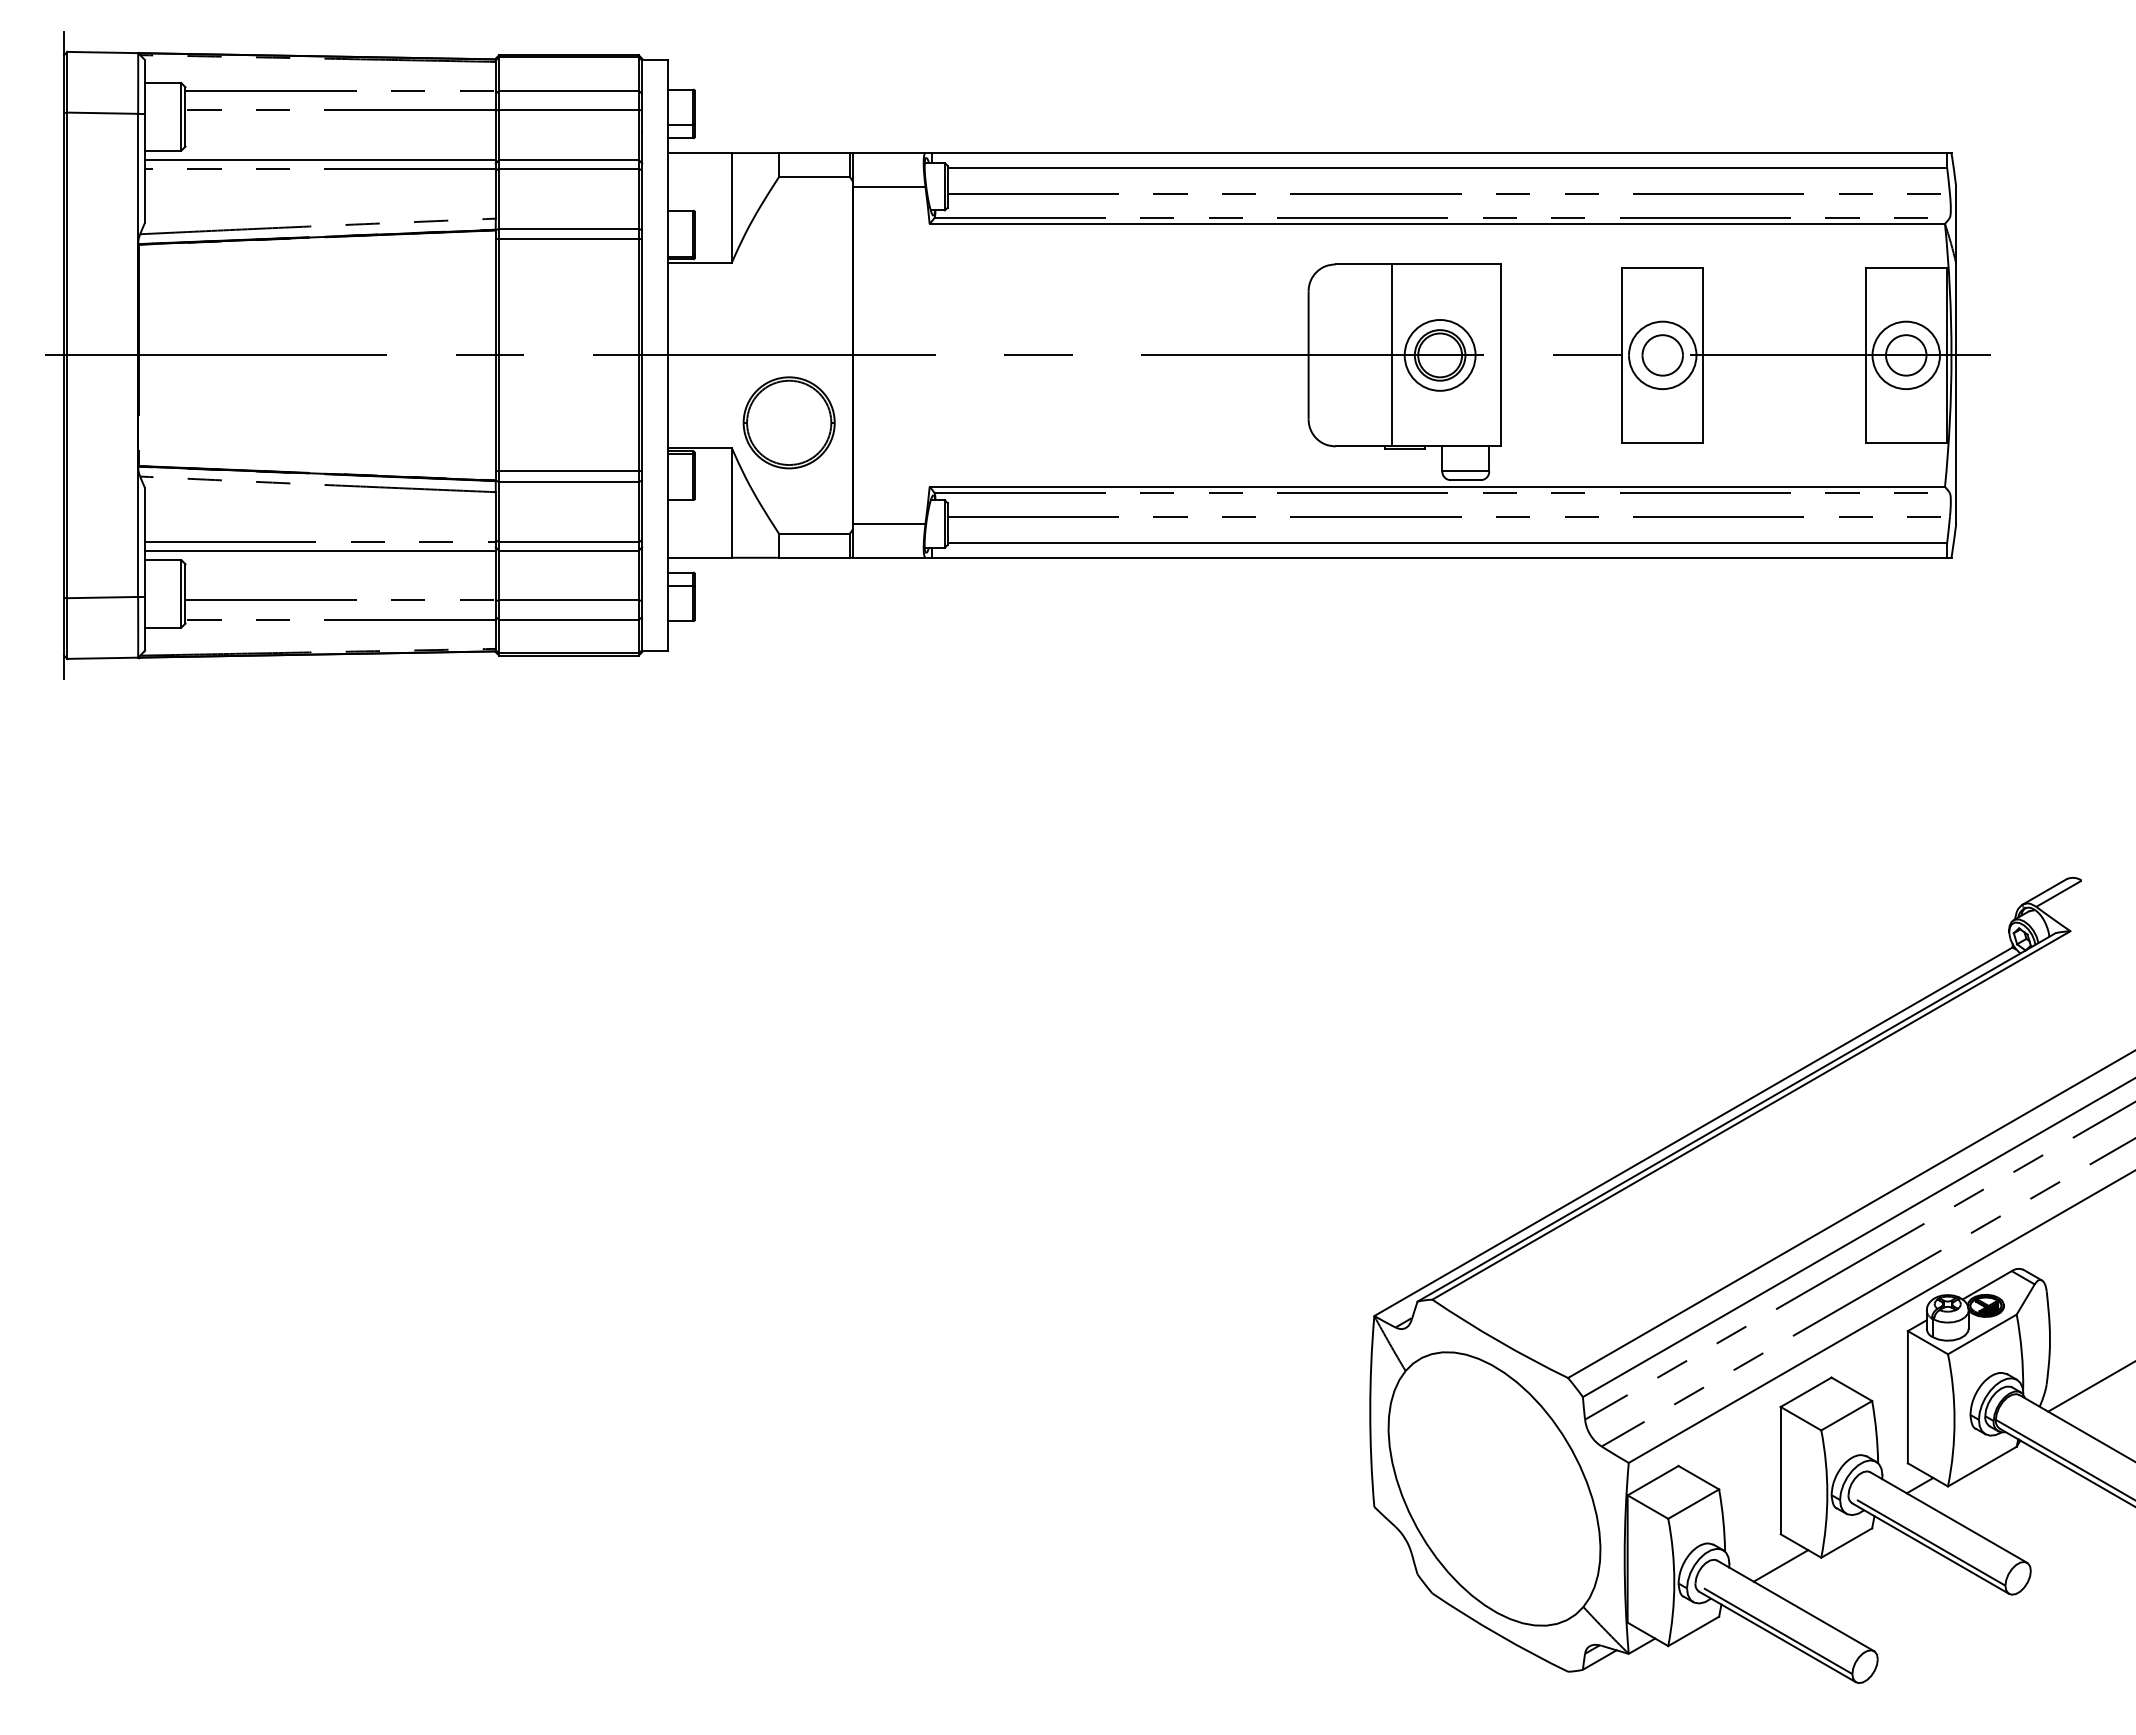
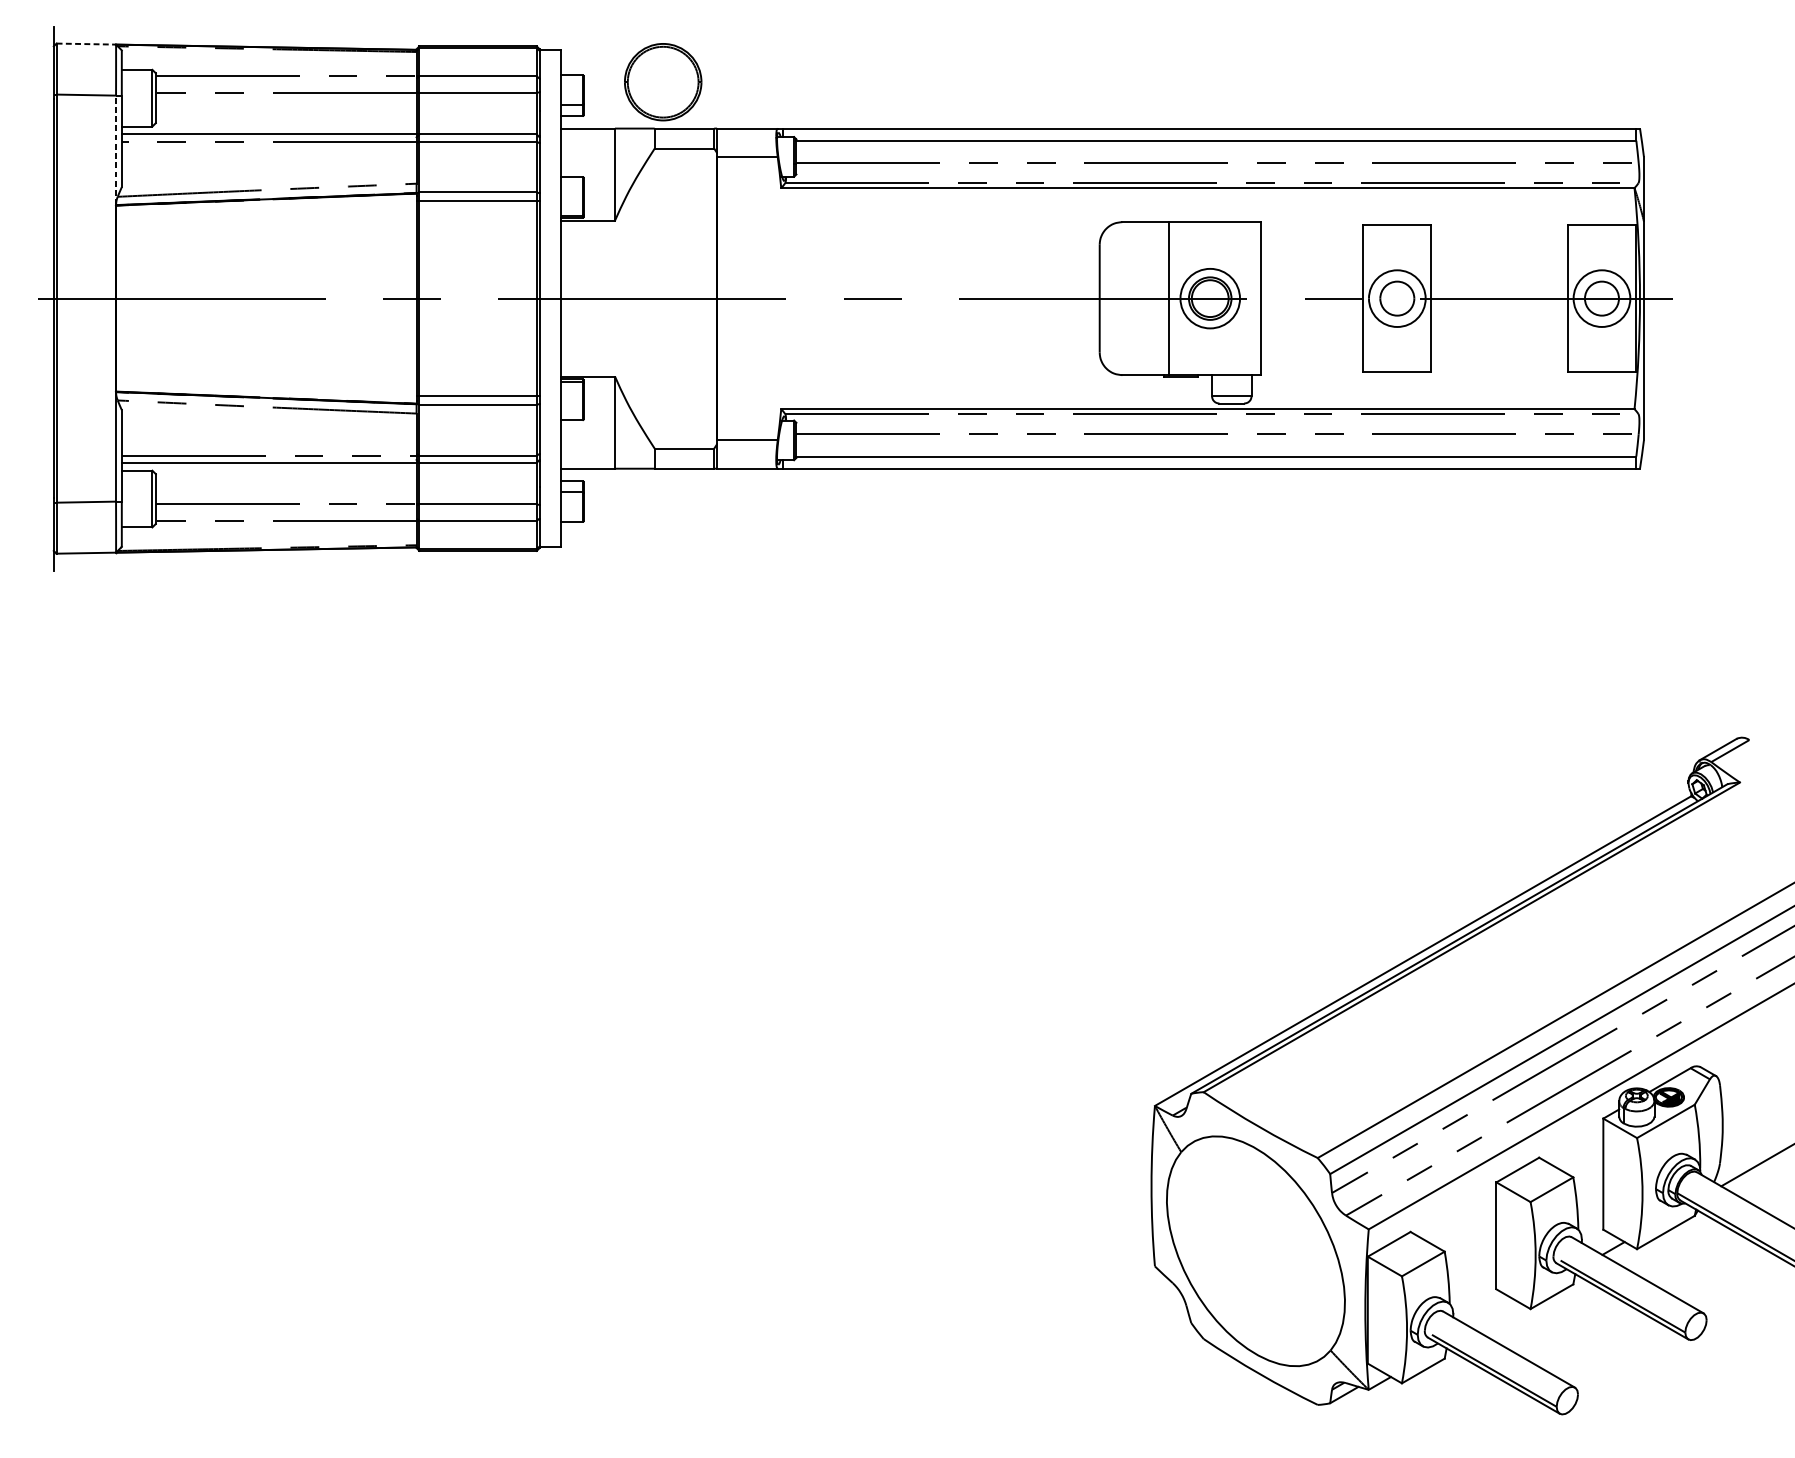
line: (103, 52) -> (86, 44), solid -> dashed
line: (138, 178) -> (116, 149), solid -> dashed
part: (788, 422) -> (662, 81), moved
line: (1780, 1565) -> (1496, 1315), removed

